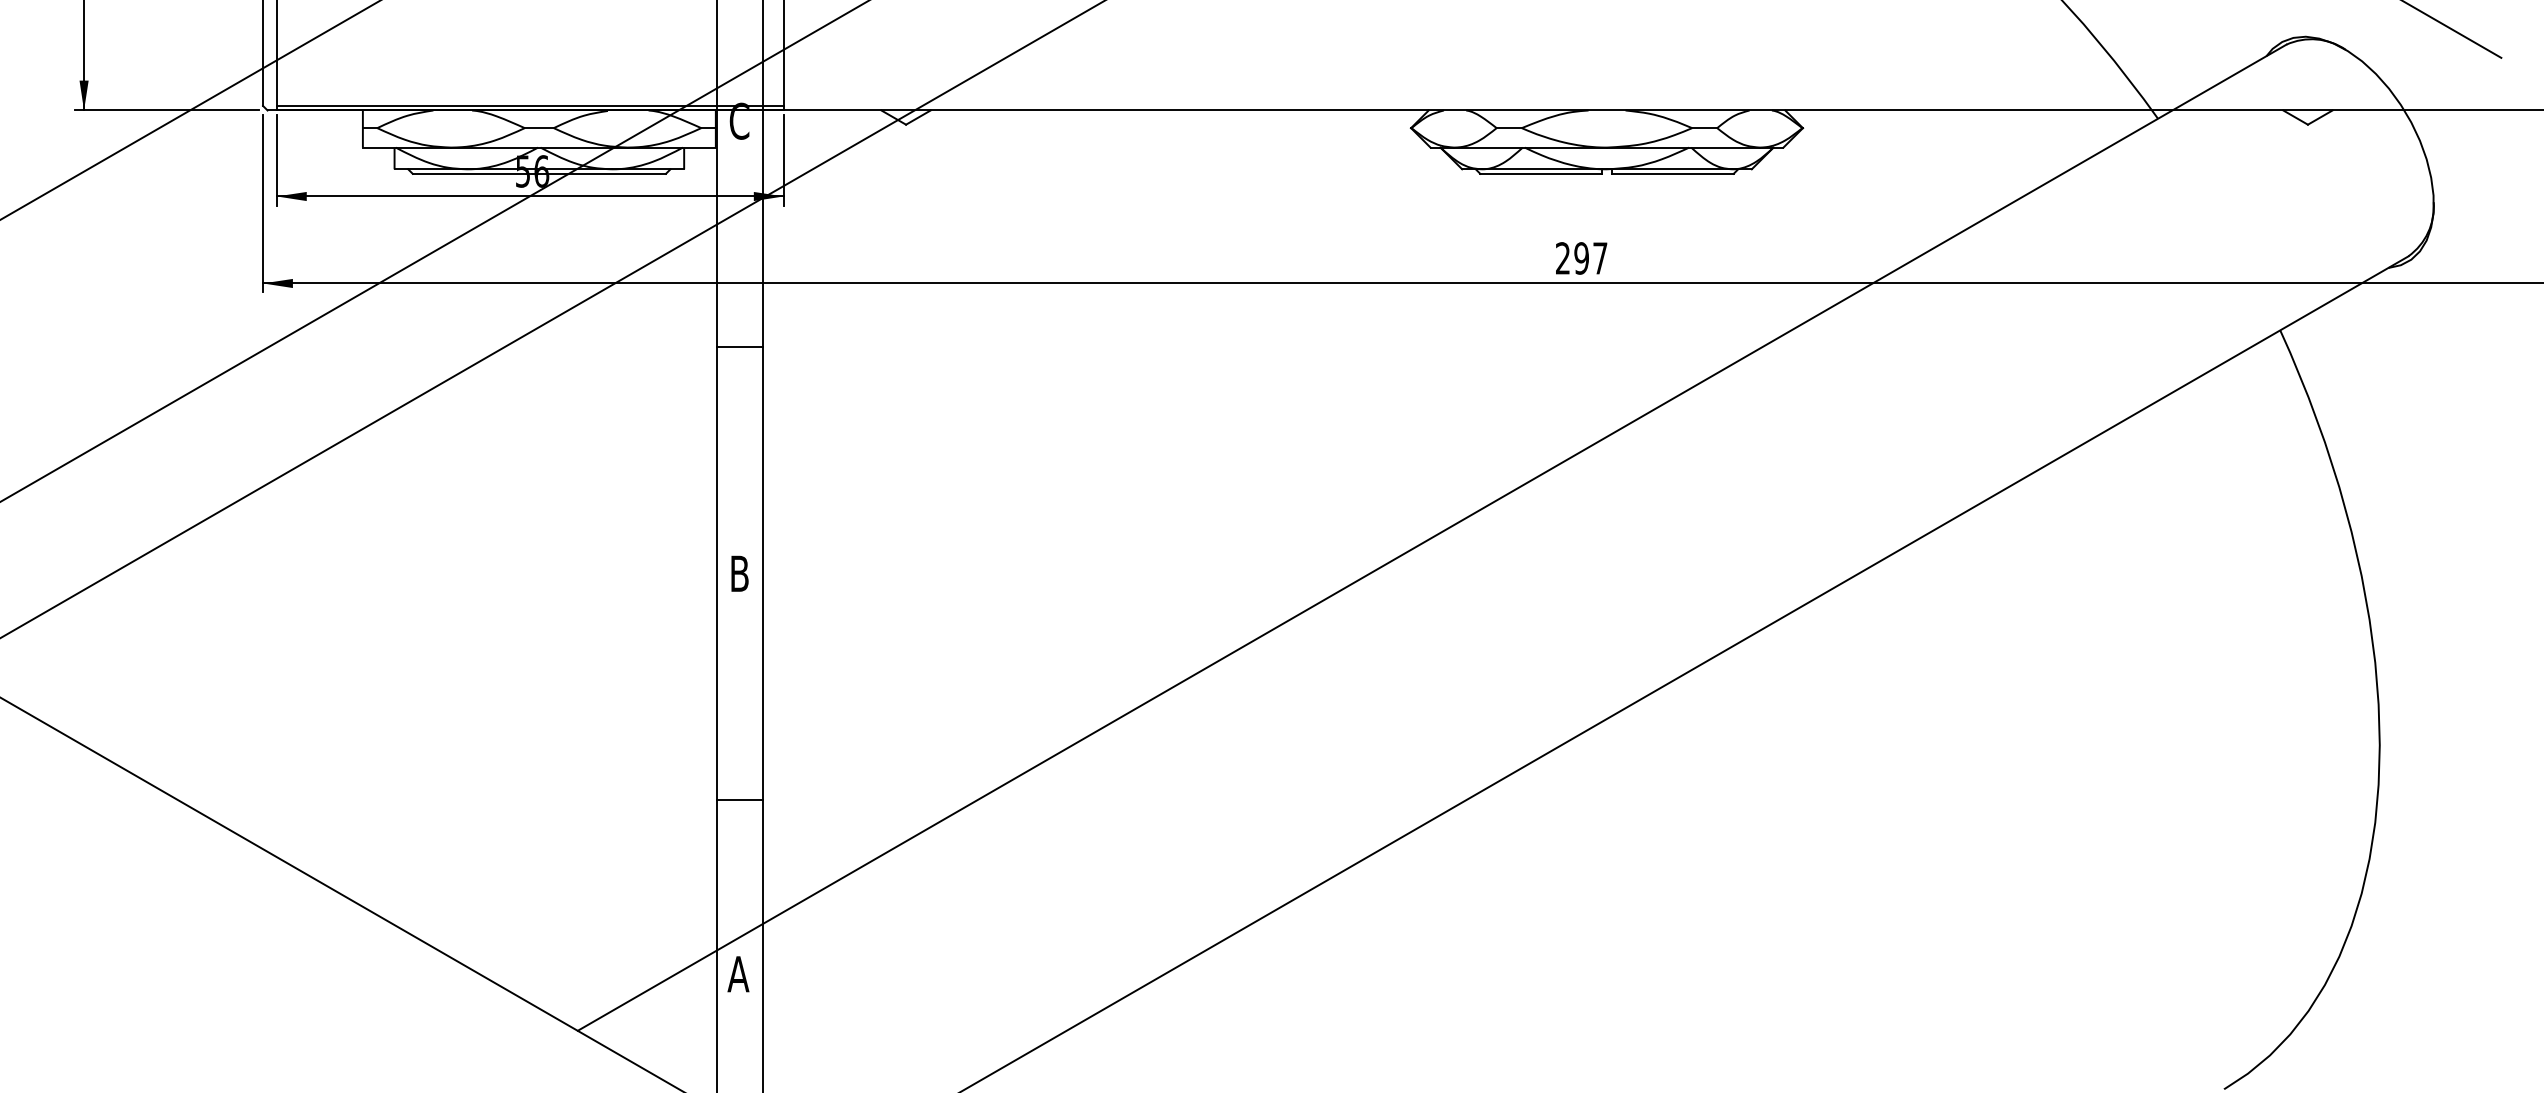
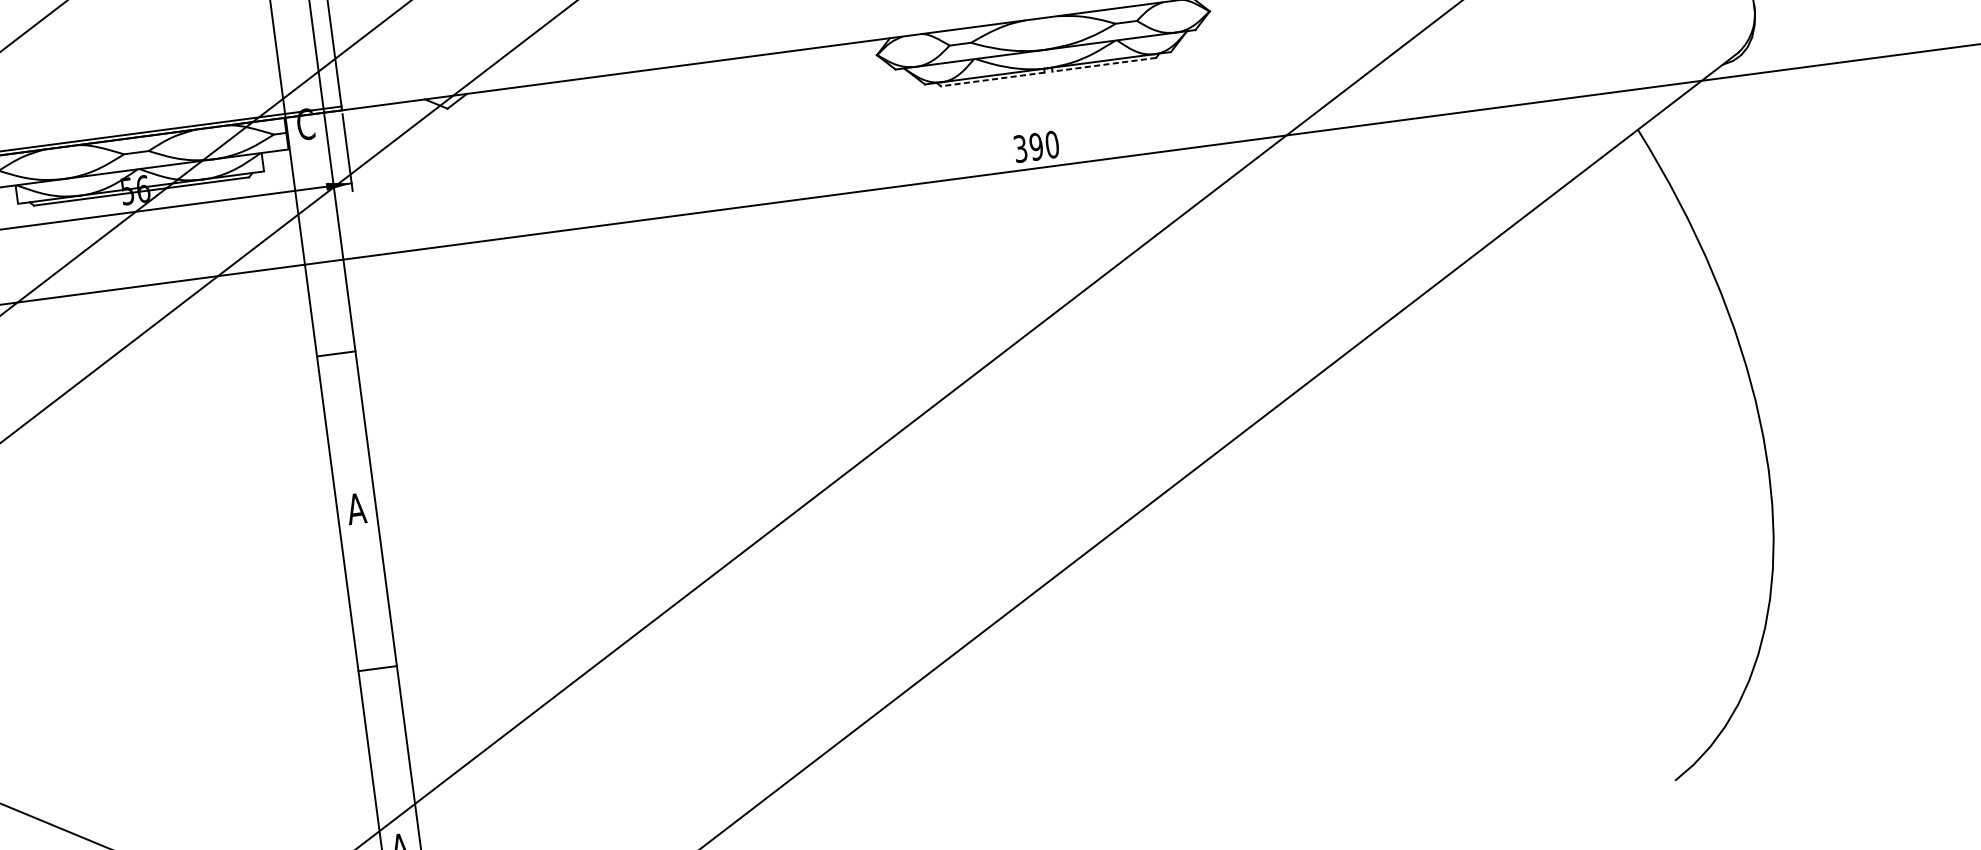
line: (1540, 173) -> (991, 79), solid -> dashed
line: (1672, 173) -> (1104, 64), solid -> dashed
text: (1581, 258) -> (1036, 146), 297 -> 390
line: (739, 347) -> (335, 354), moved
text: (739, 573) -> (356, 508), B -> A
line: (739, 799) -> (377, 668), moved

